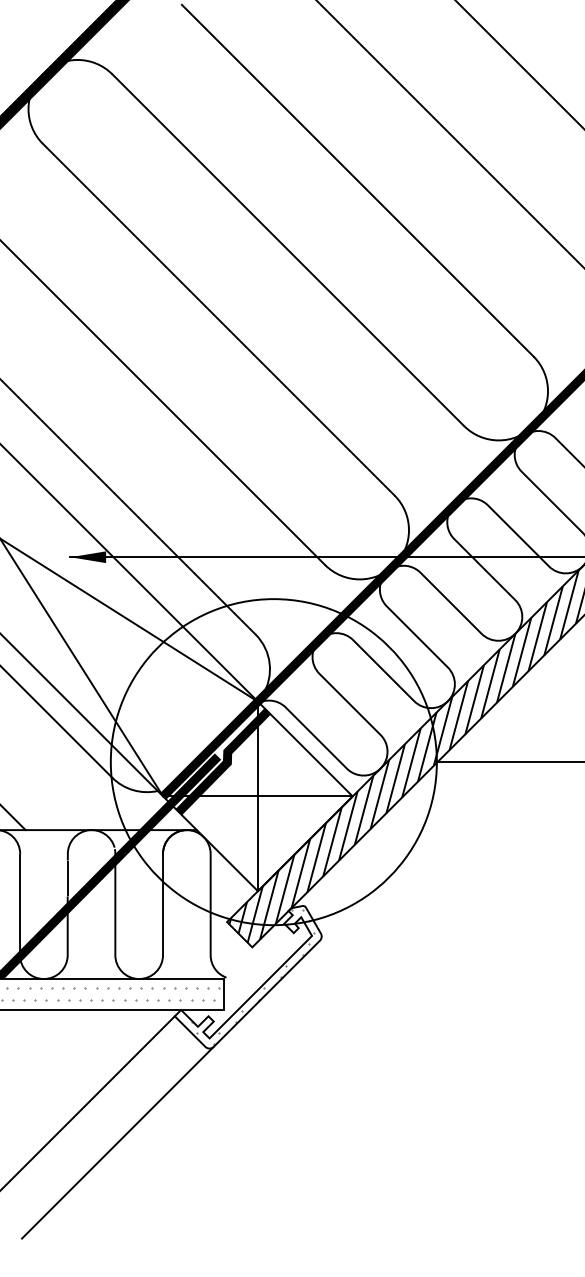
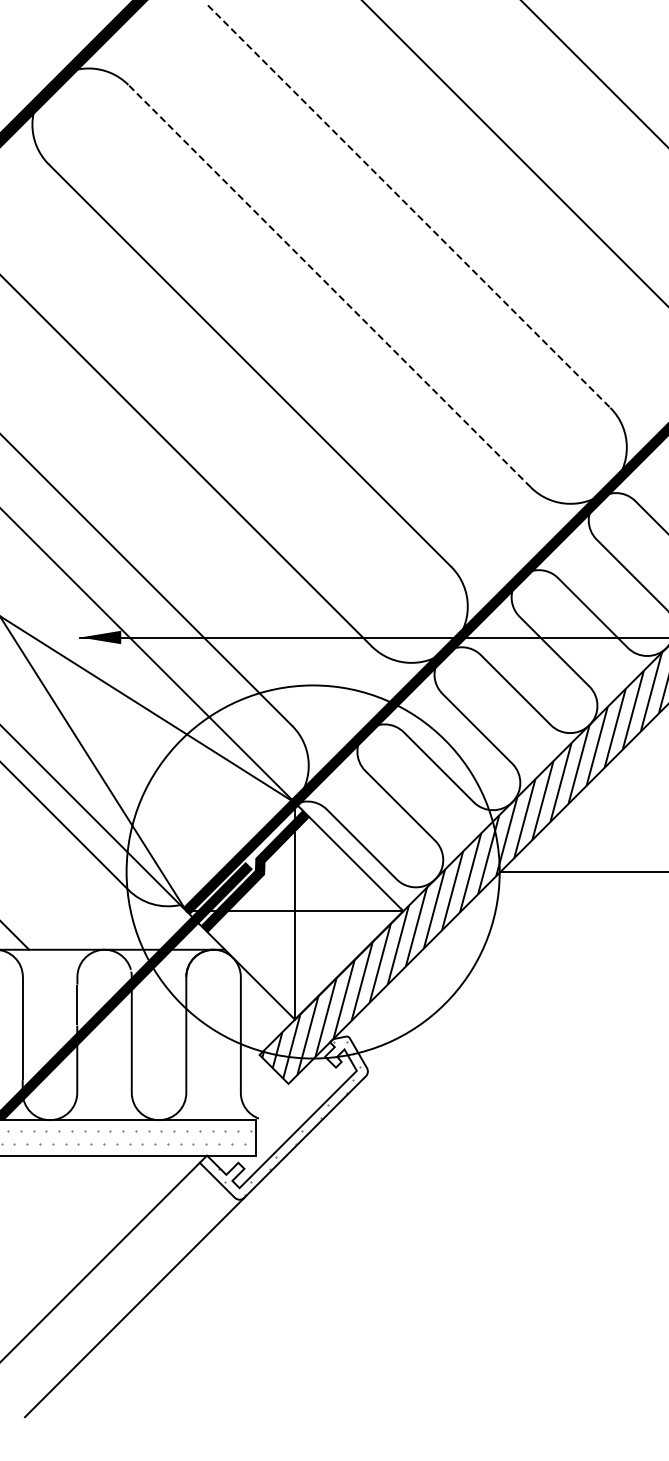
line: (358, 180) -> (409, 206), solid -> dashed
line: (288, 250) -> (329, 286), solid -> dashed

